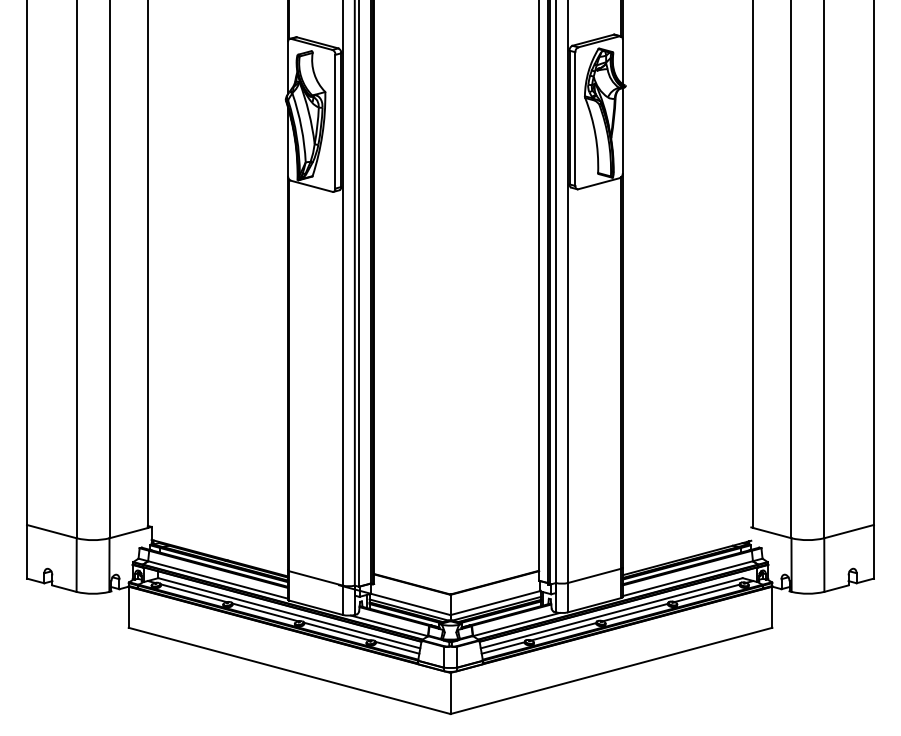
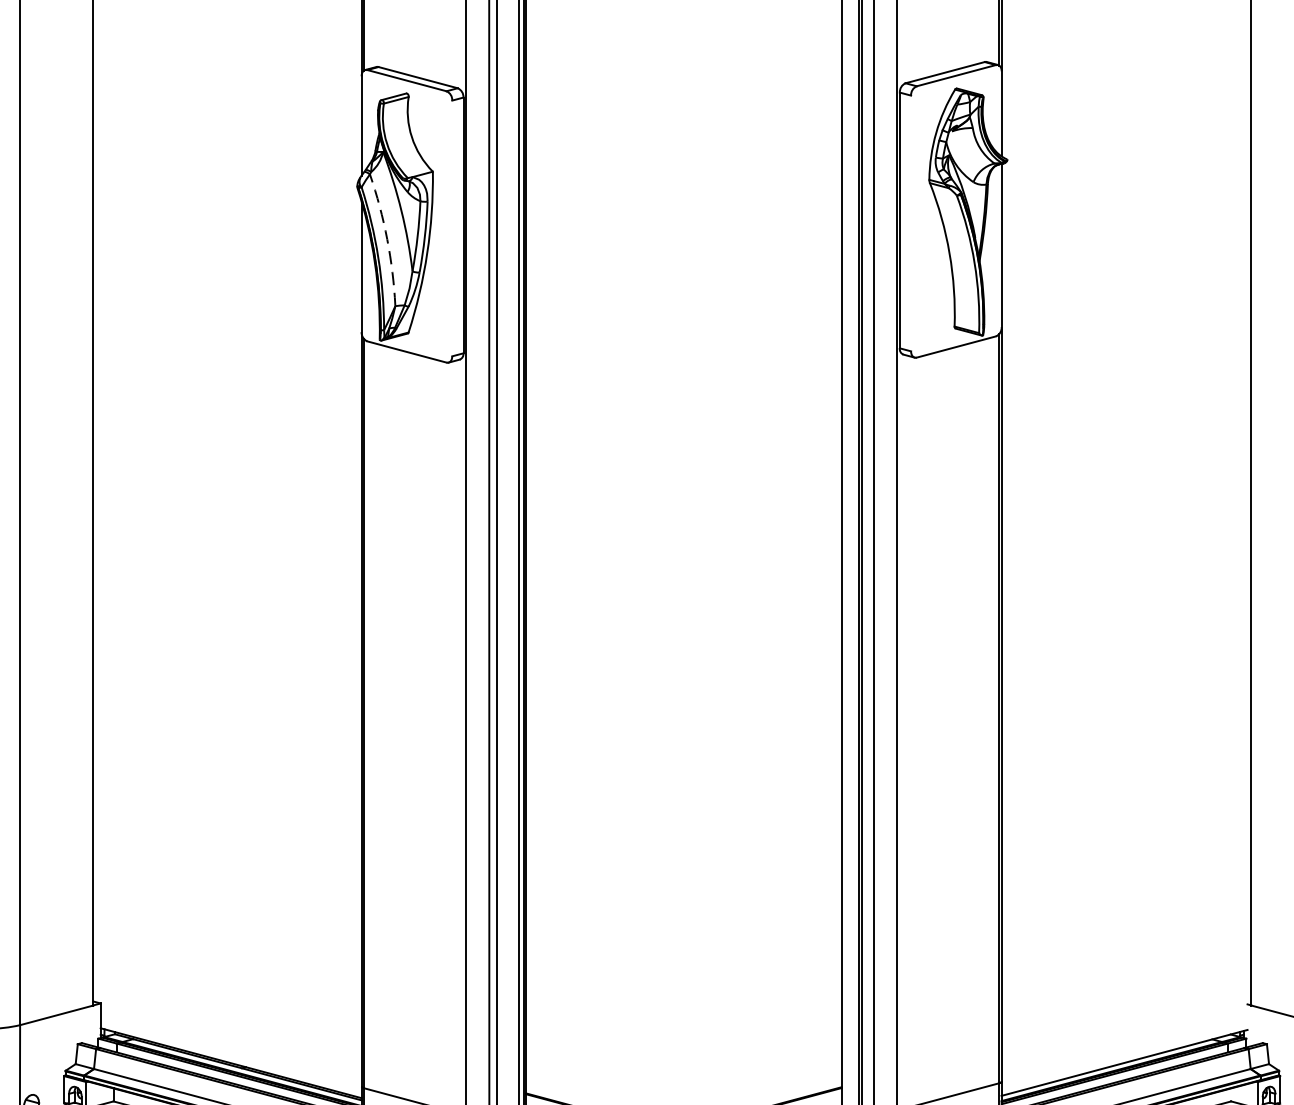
line: (575, 118) -> (911, 222), removed
line: (335, 121) -> (452, 228), removed
arc: (301, 127) -> (387, 239), solid -> dashed

